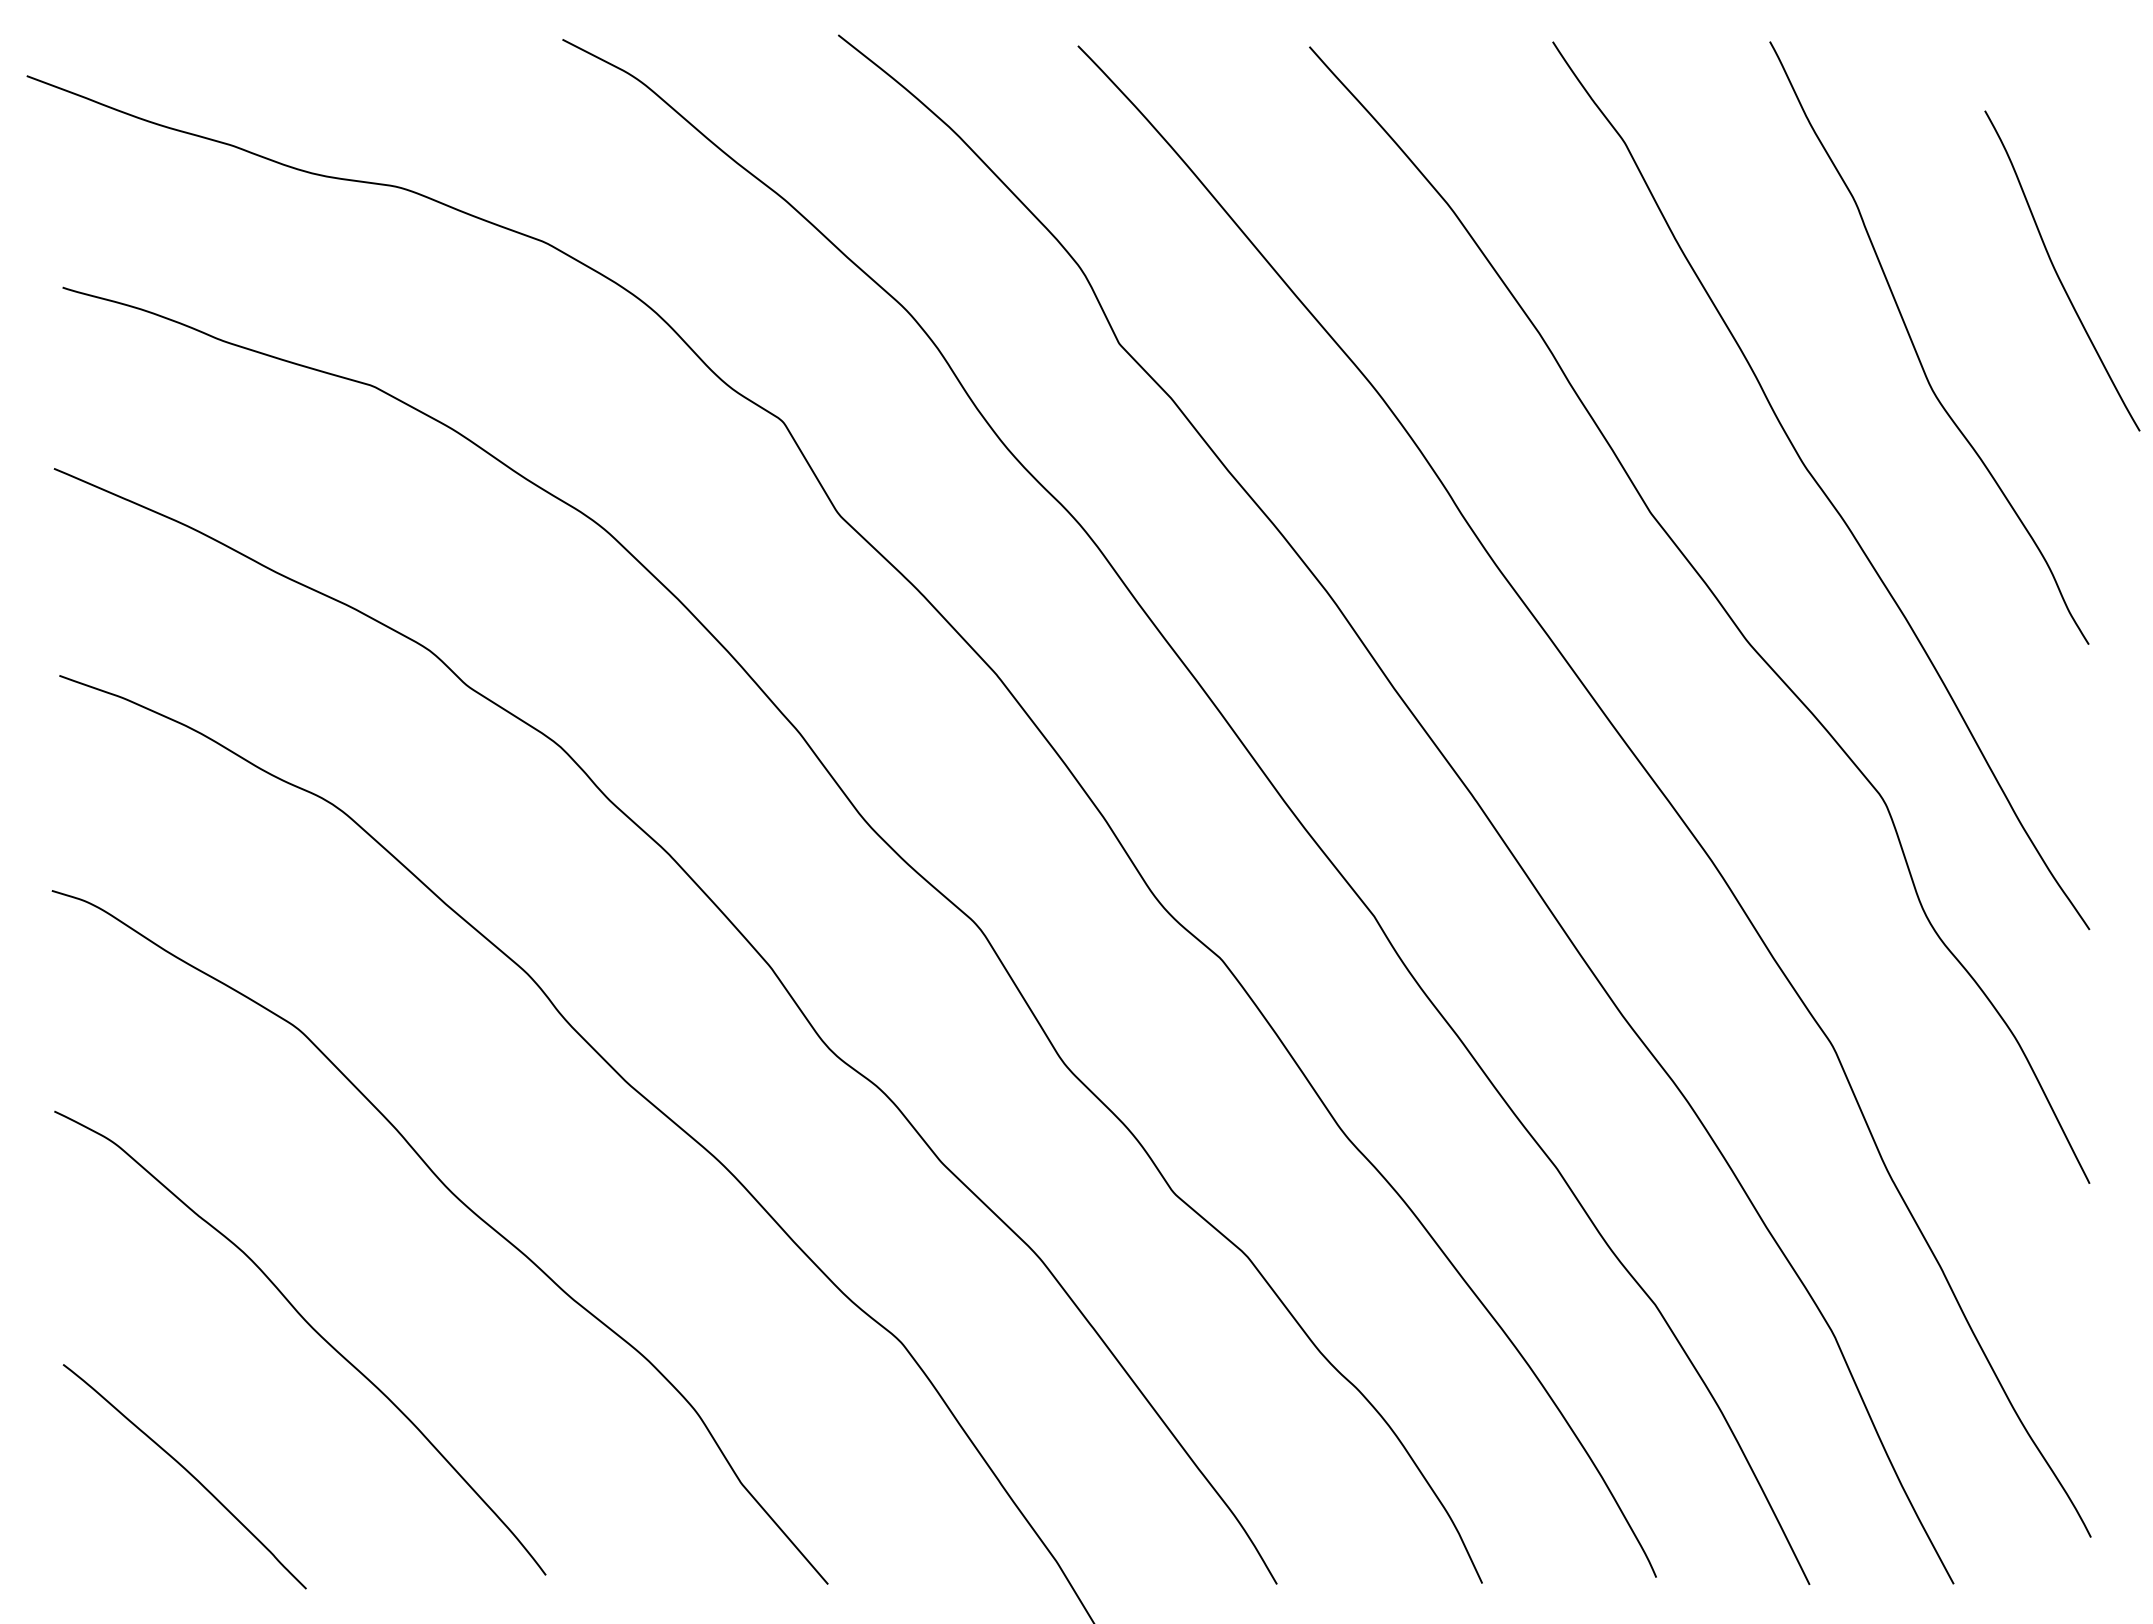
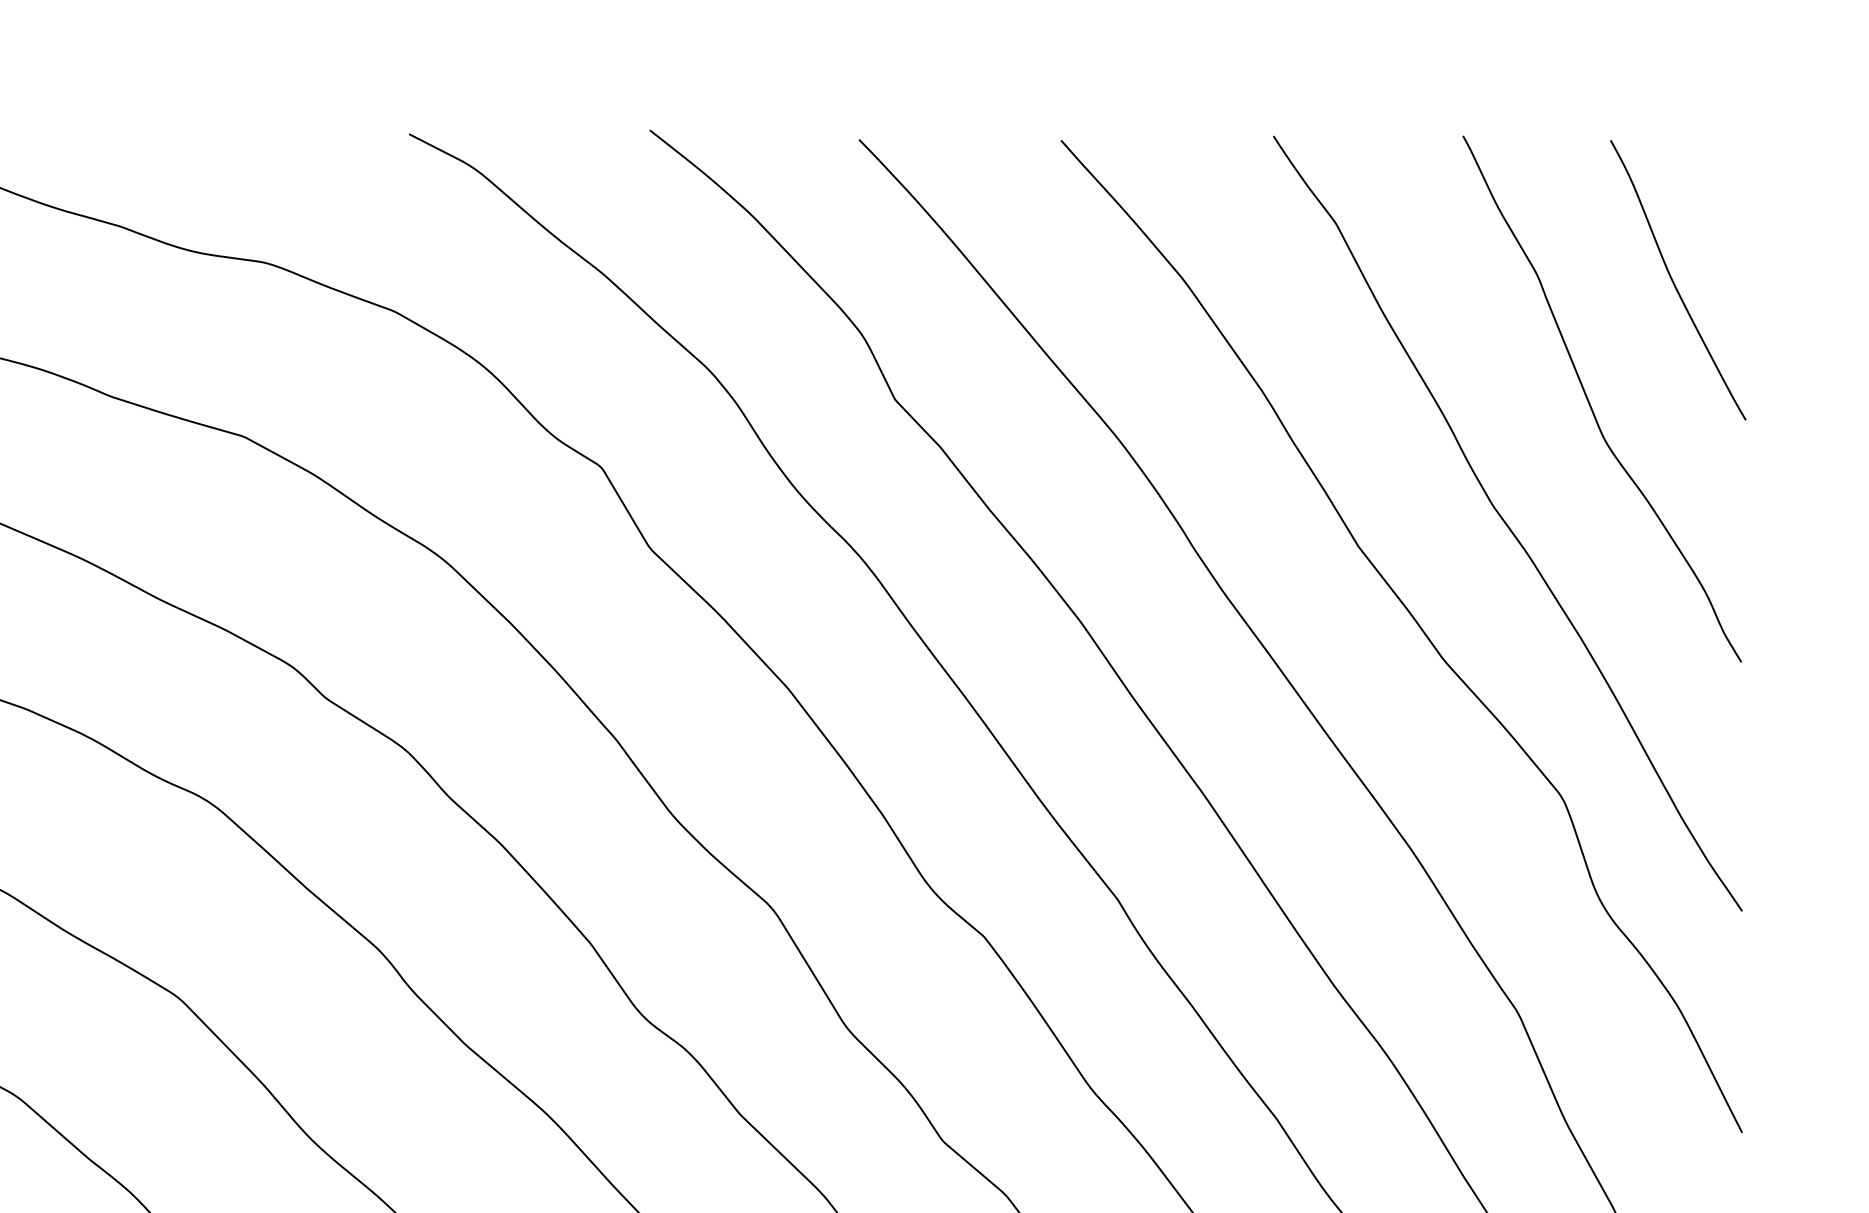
curve: (2057, 272) -> (1673, 281), moved

